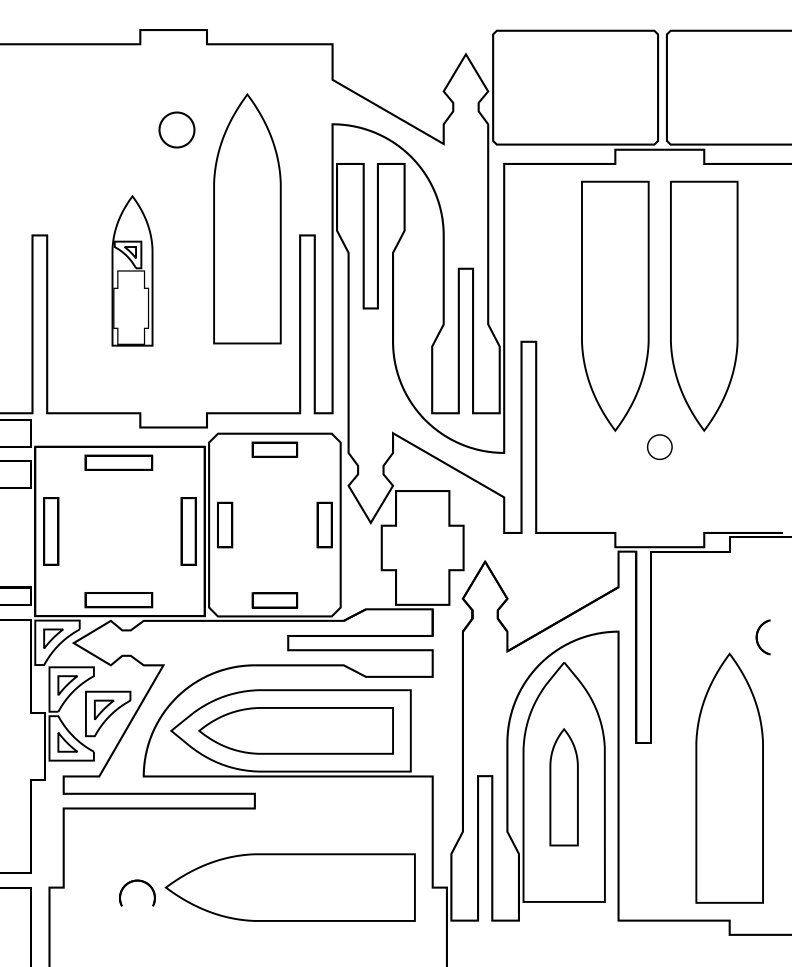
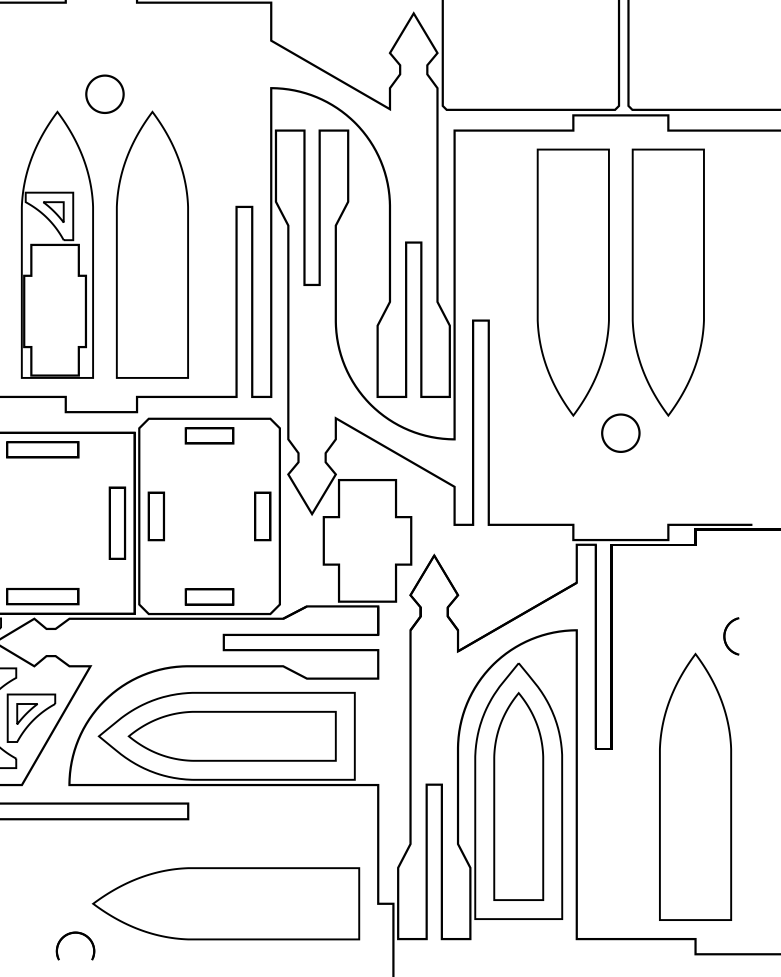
part: (247, 218) -> (152, 244), moved
part: (132, 270) -> (57, 244), size x1.67
part: (659, 446) -> (620, 432), size x1.43
part: (563, 787) -> (517, 796), size x1.67
part: (133, 882) -> (71, 934), moved

